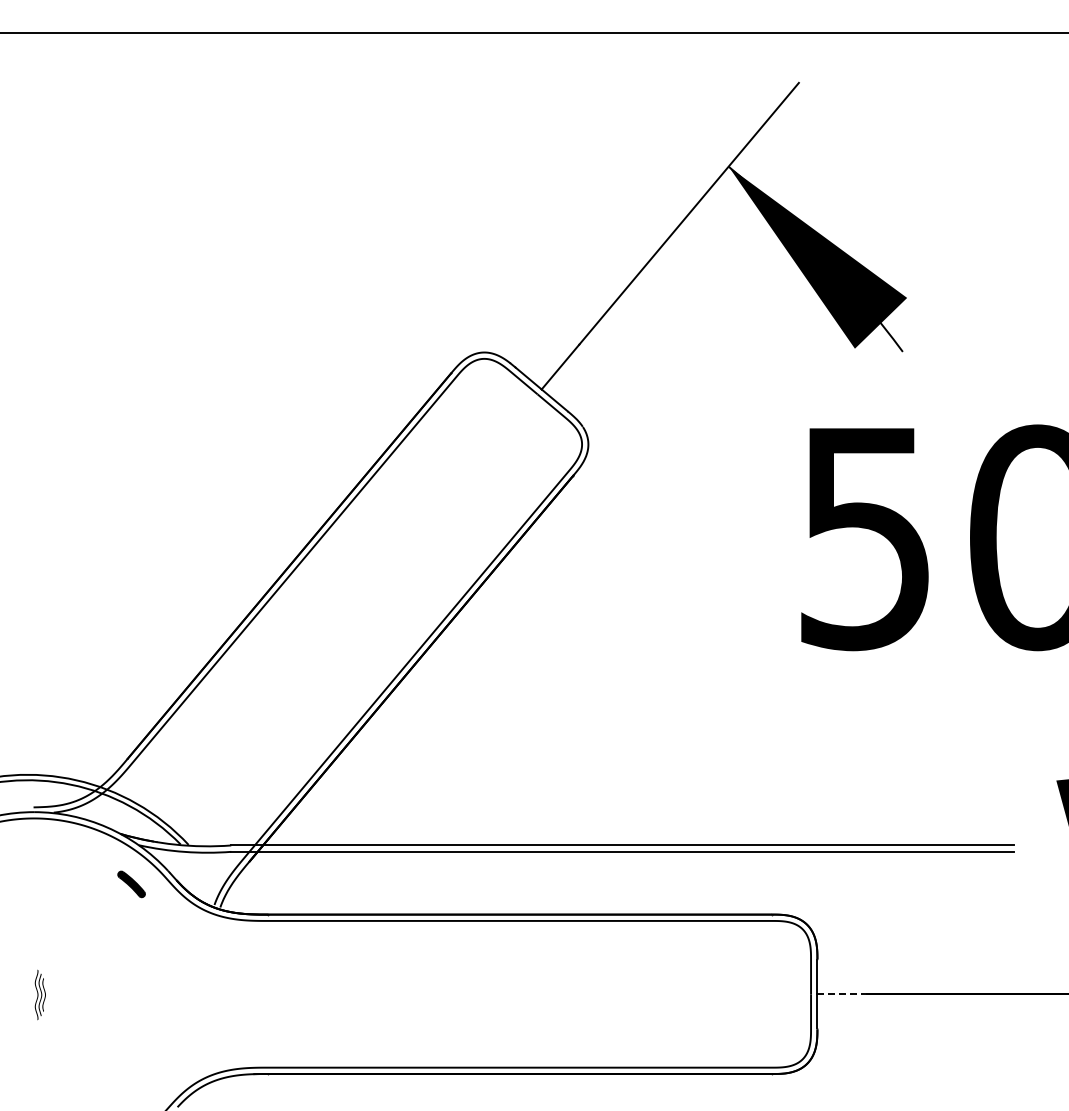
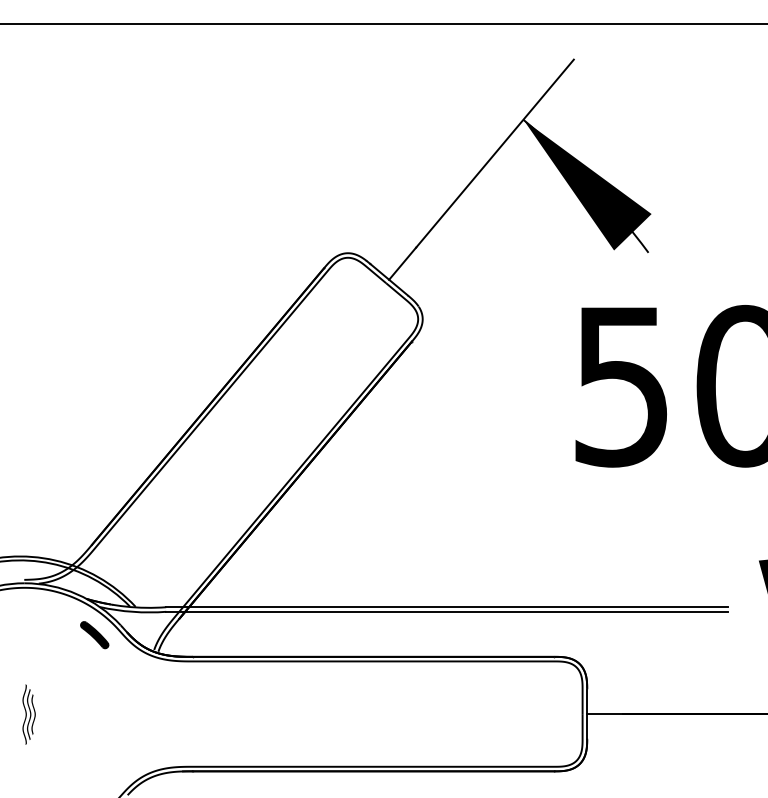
part: (131, 884) -> (94, 635), size x1.43
part: (40, 994) -> (29, 714), size x1.67
line: (842, 994) -> (605, 714), dashed -> solid

